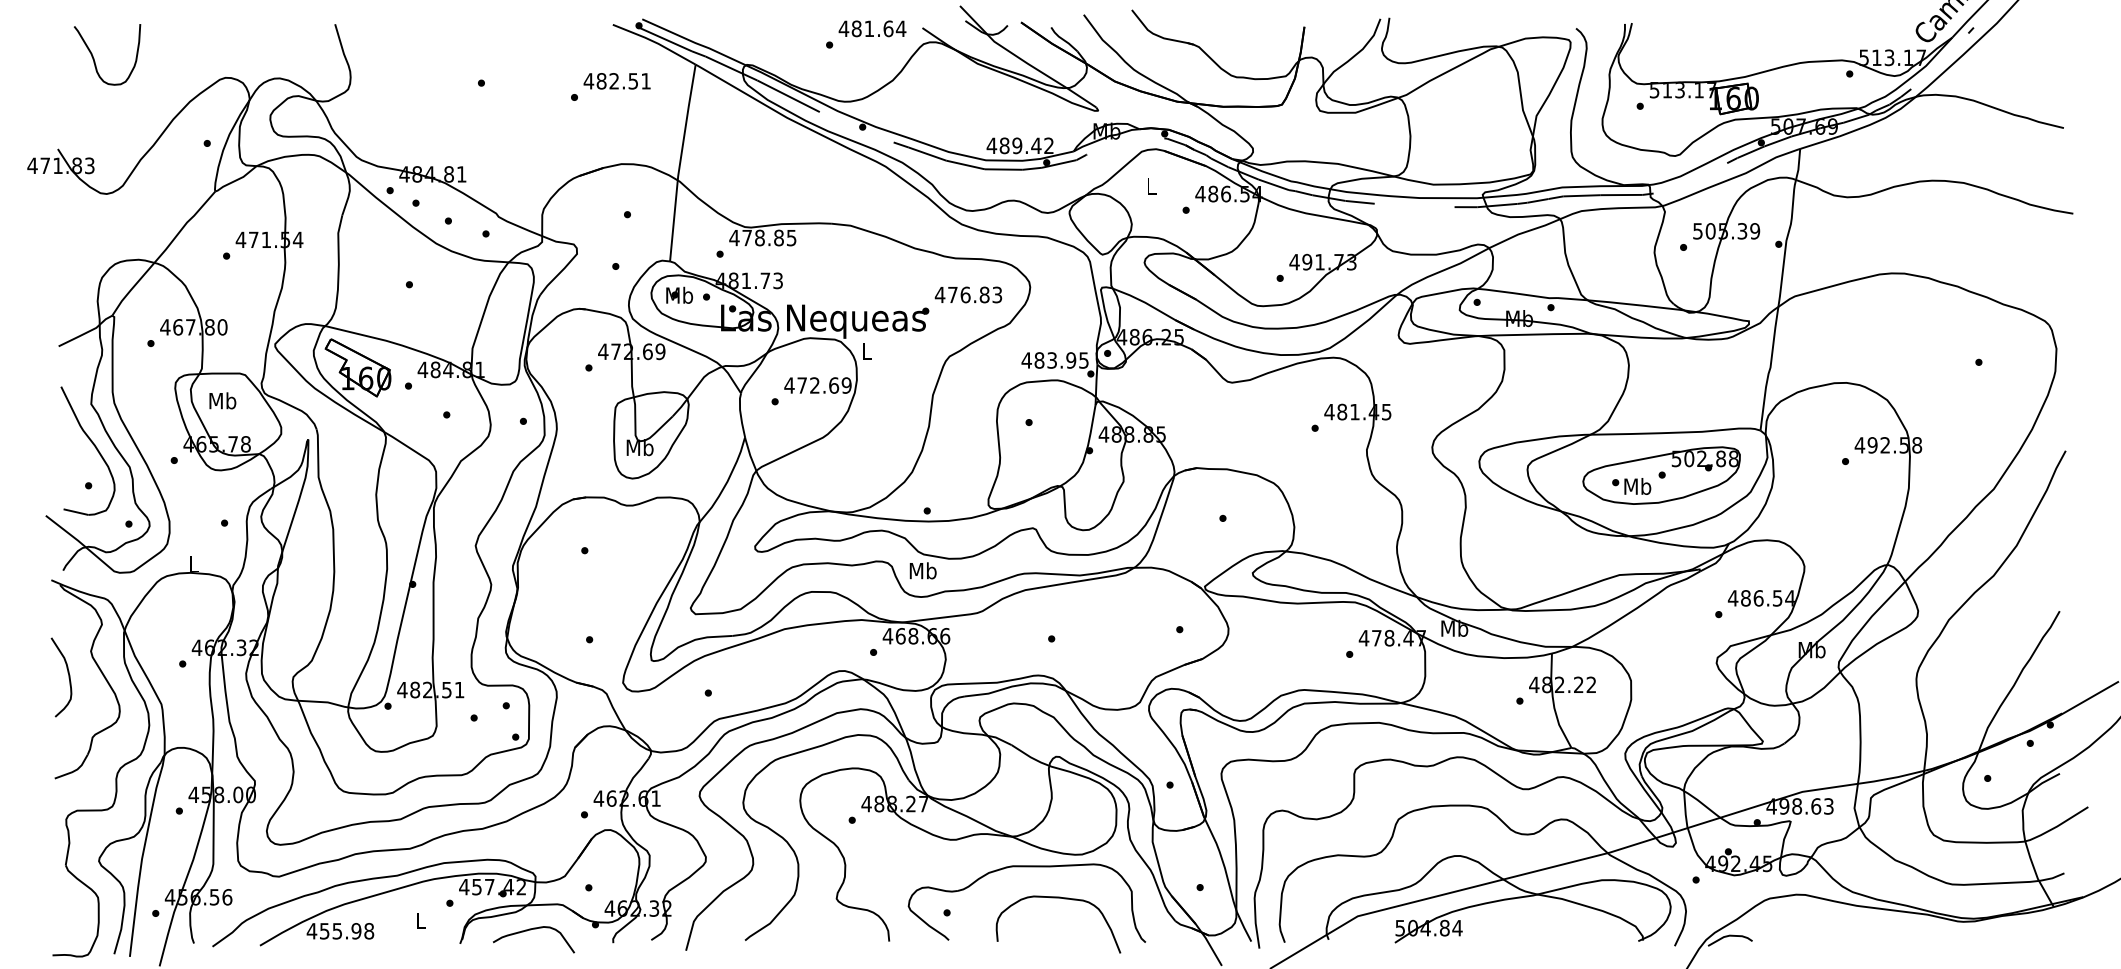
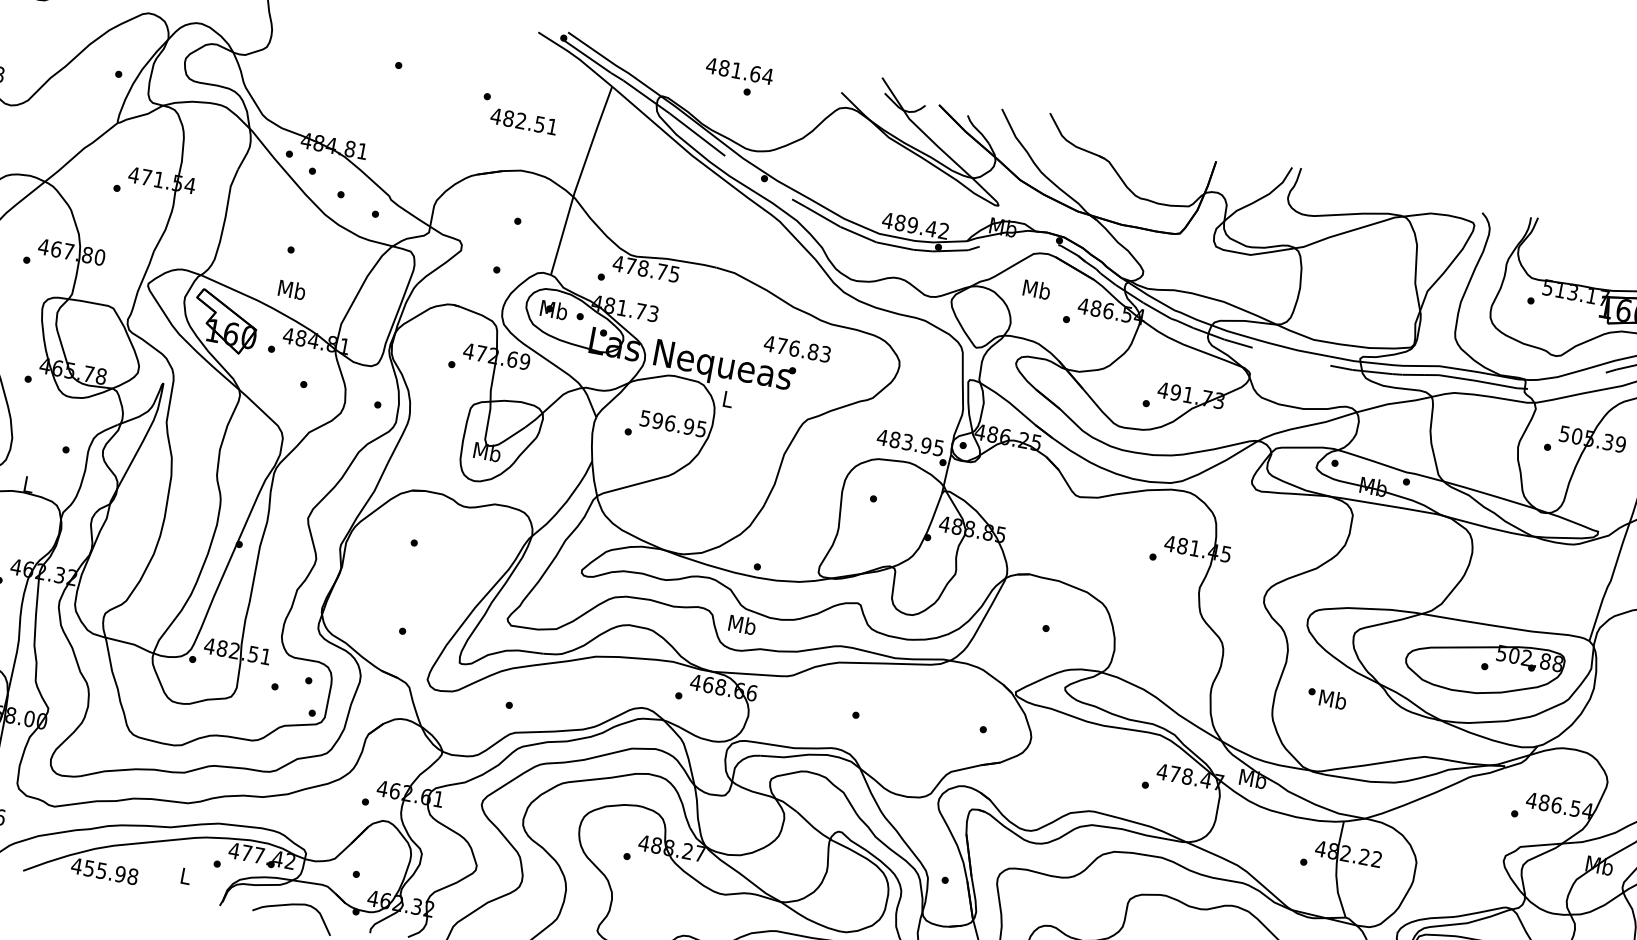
text: (872, 28) -> (739, 70), moved
text: (616, 81) -> (523, 121), moved
text: (1151, 185) -> (1037, 288), L -> Mb
text: (778, 237) -> (661, 271), 478.85 -> 478.75
text: (968, 294) -> (797, 348), moved
text: (817, 385) -> (672, 423), 472.69 -> 596.95
text: (222, 400) -> (291, 289), moved
text: (1631, 486) -> (1326, 698), moved
text: (476, 887) -> (246, 853), 457.42 -> 477.42

